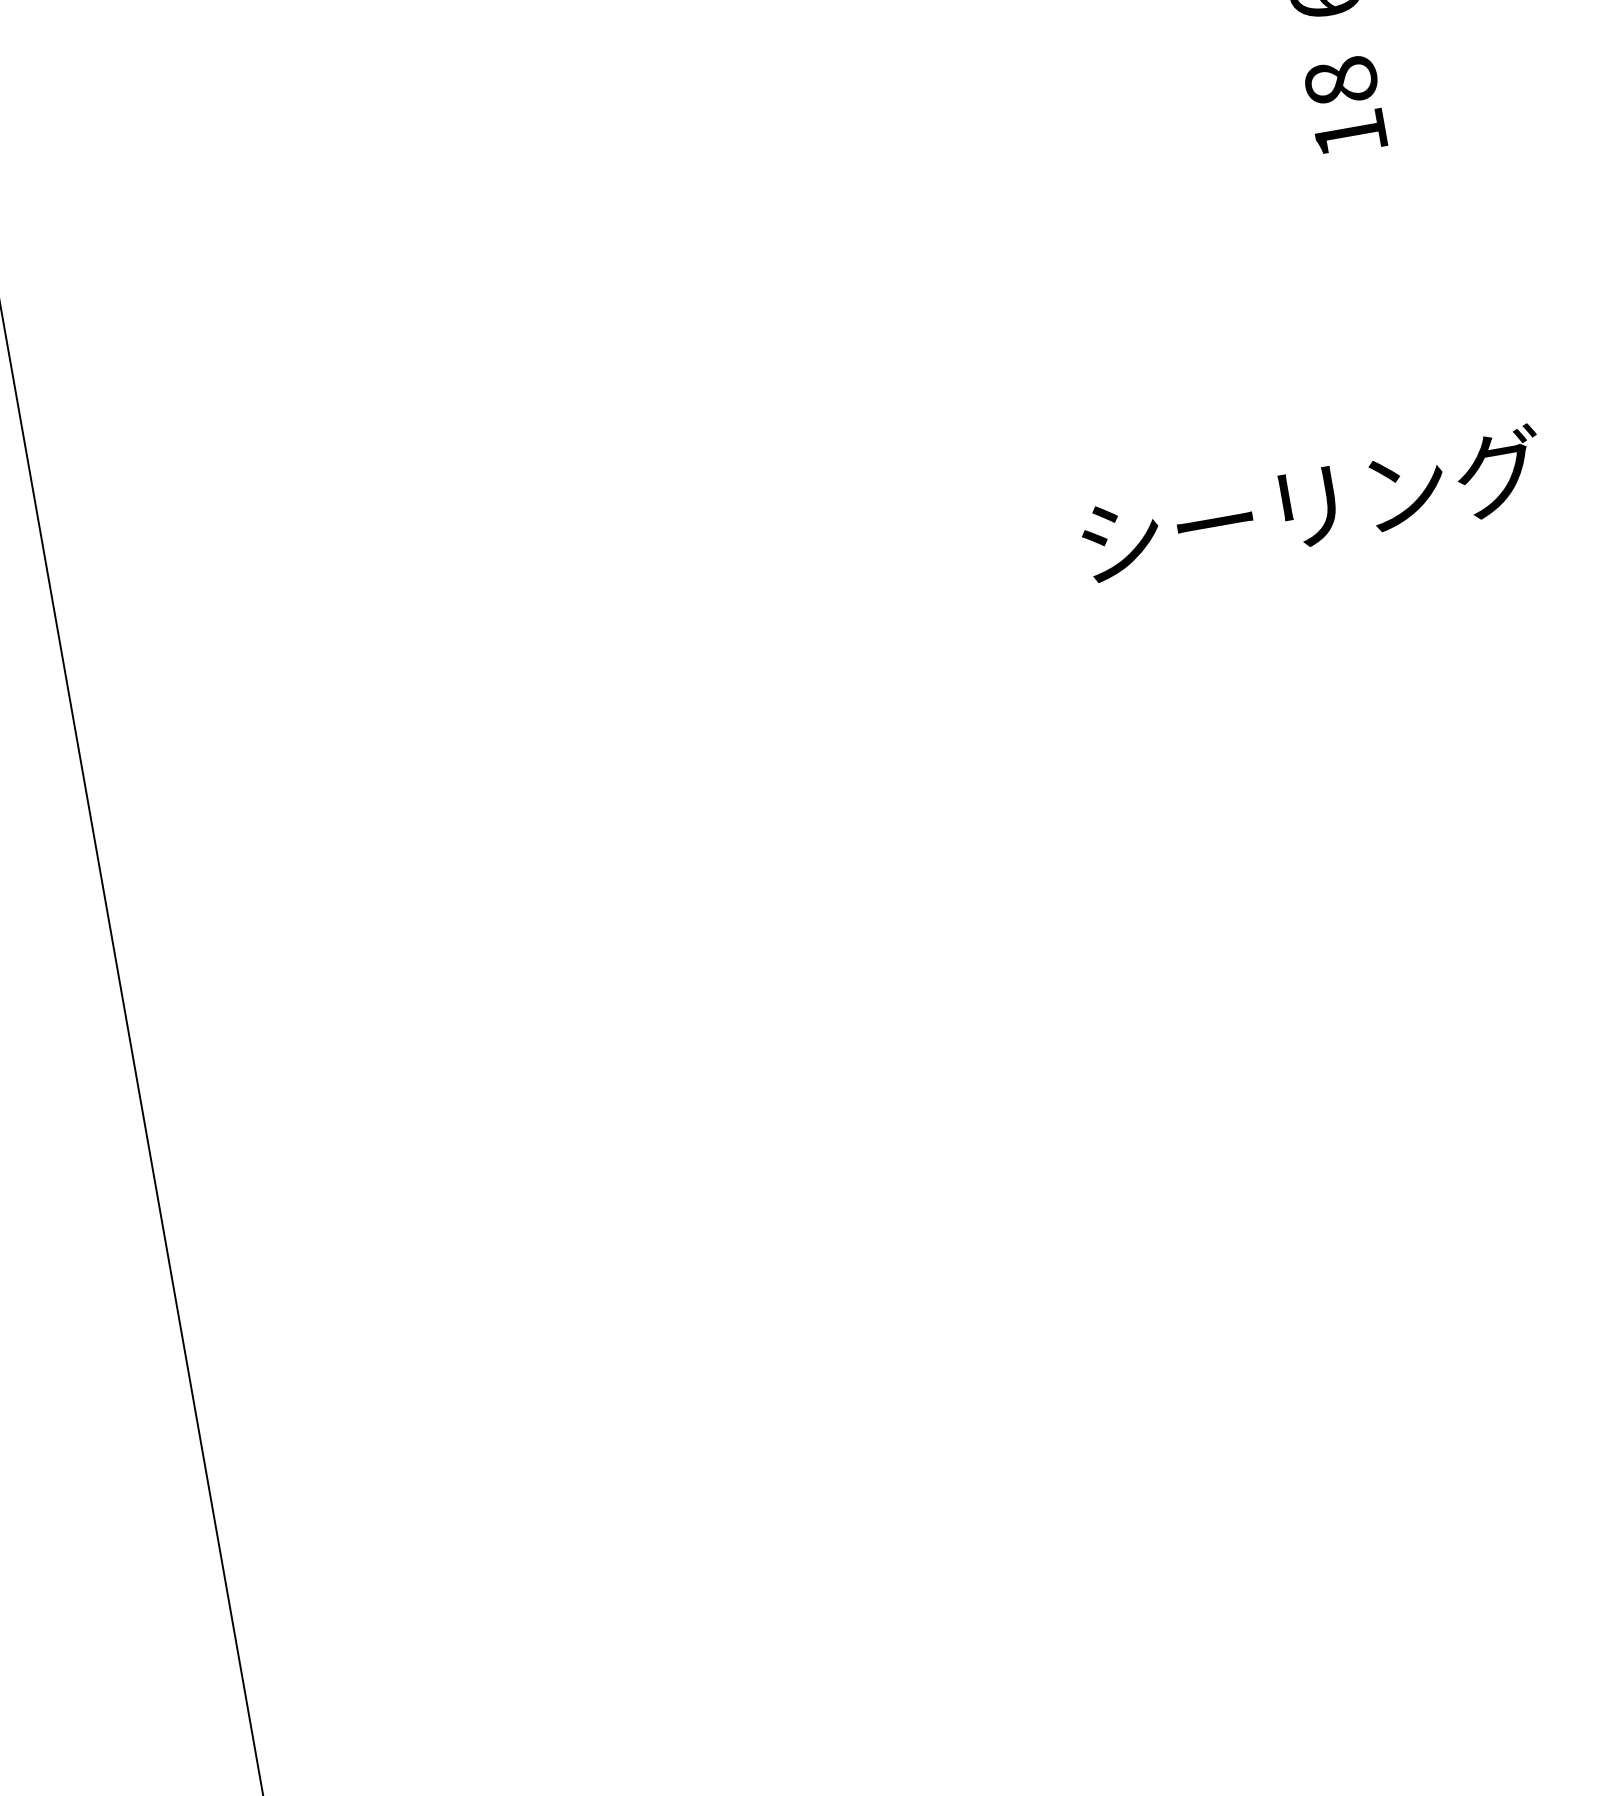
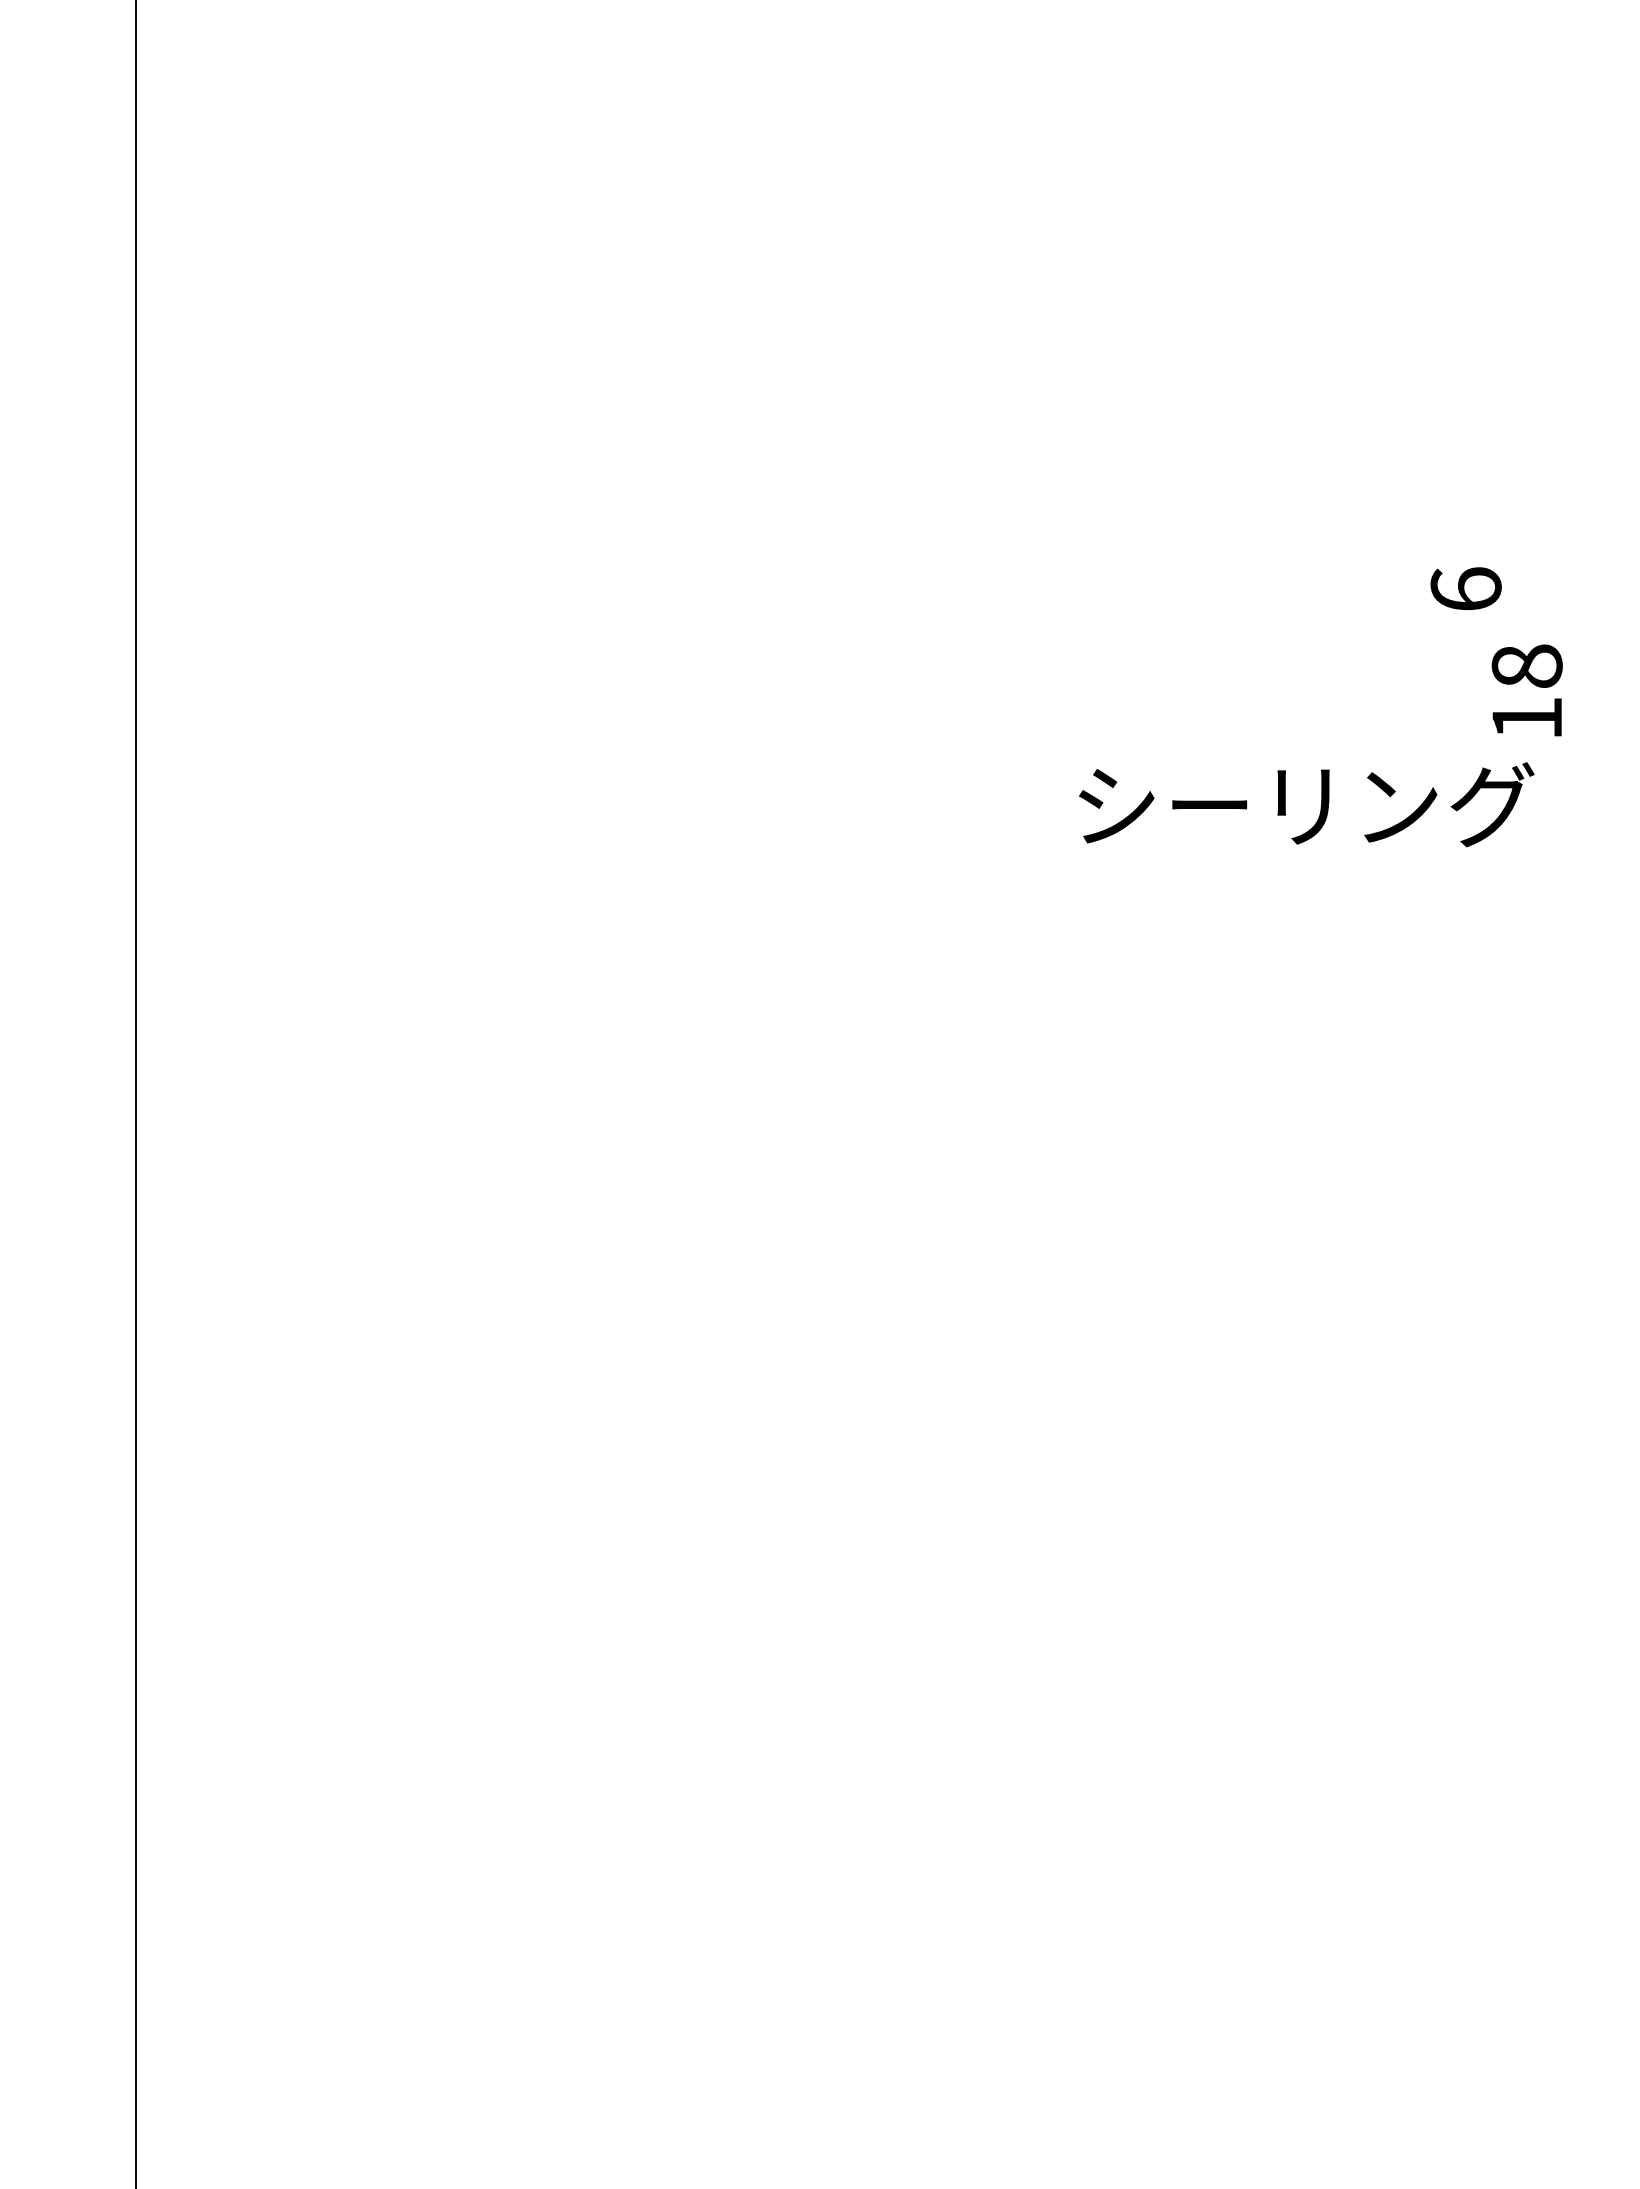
text: (1344, 105) -> (1526, 690), moved
text: (1312, 505) -> (1306, 804), moved

